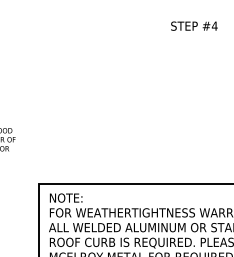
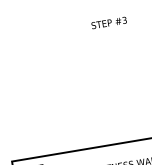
text: (214, 25) -> (124, 19), #4 -> #3

